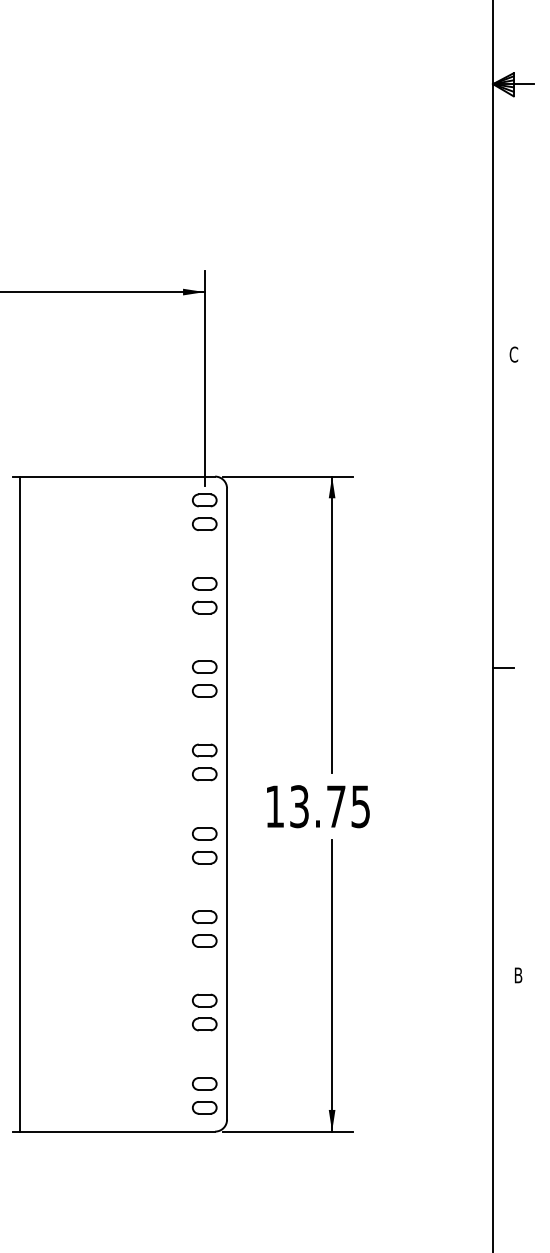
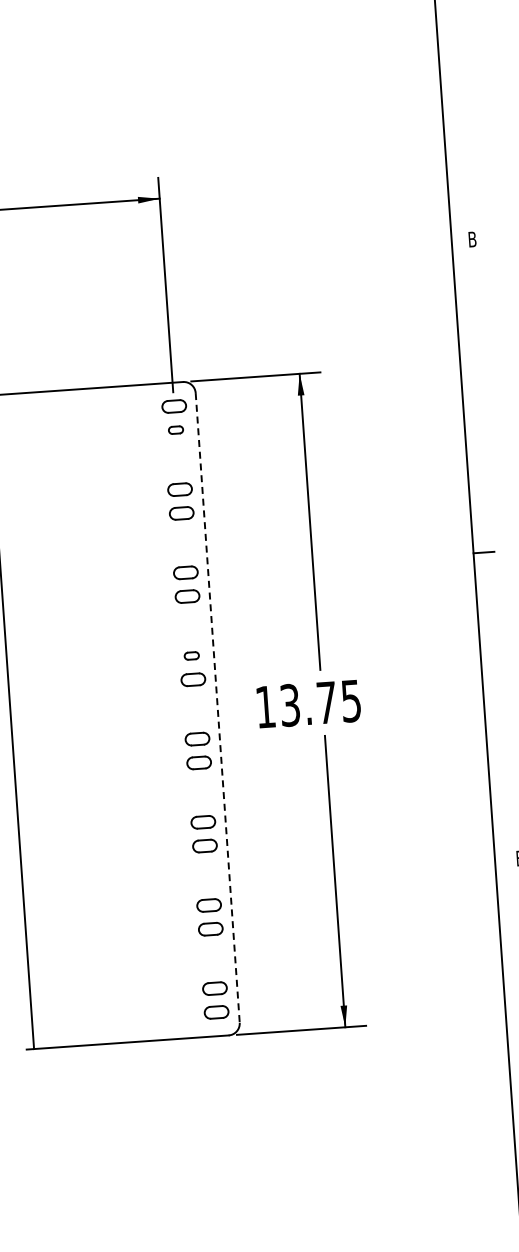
text: (513, 354) -> (472, 239), C -> B
part: (204, 523) -> (175, 429), size x0.6
part: (204, 750) -> (191, 655), size x0.6
line: (227, 804) -> (218, 708), solid -> dashed

